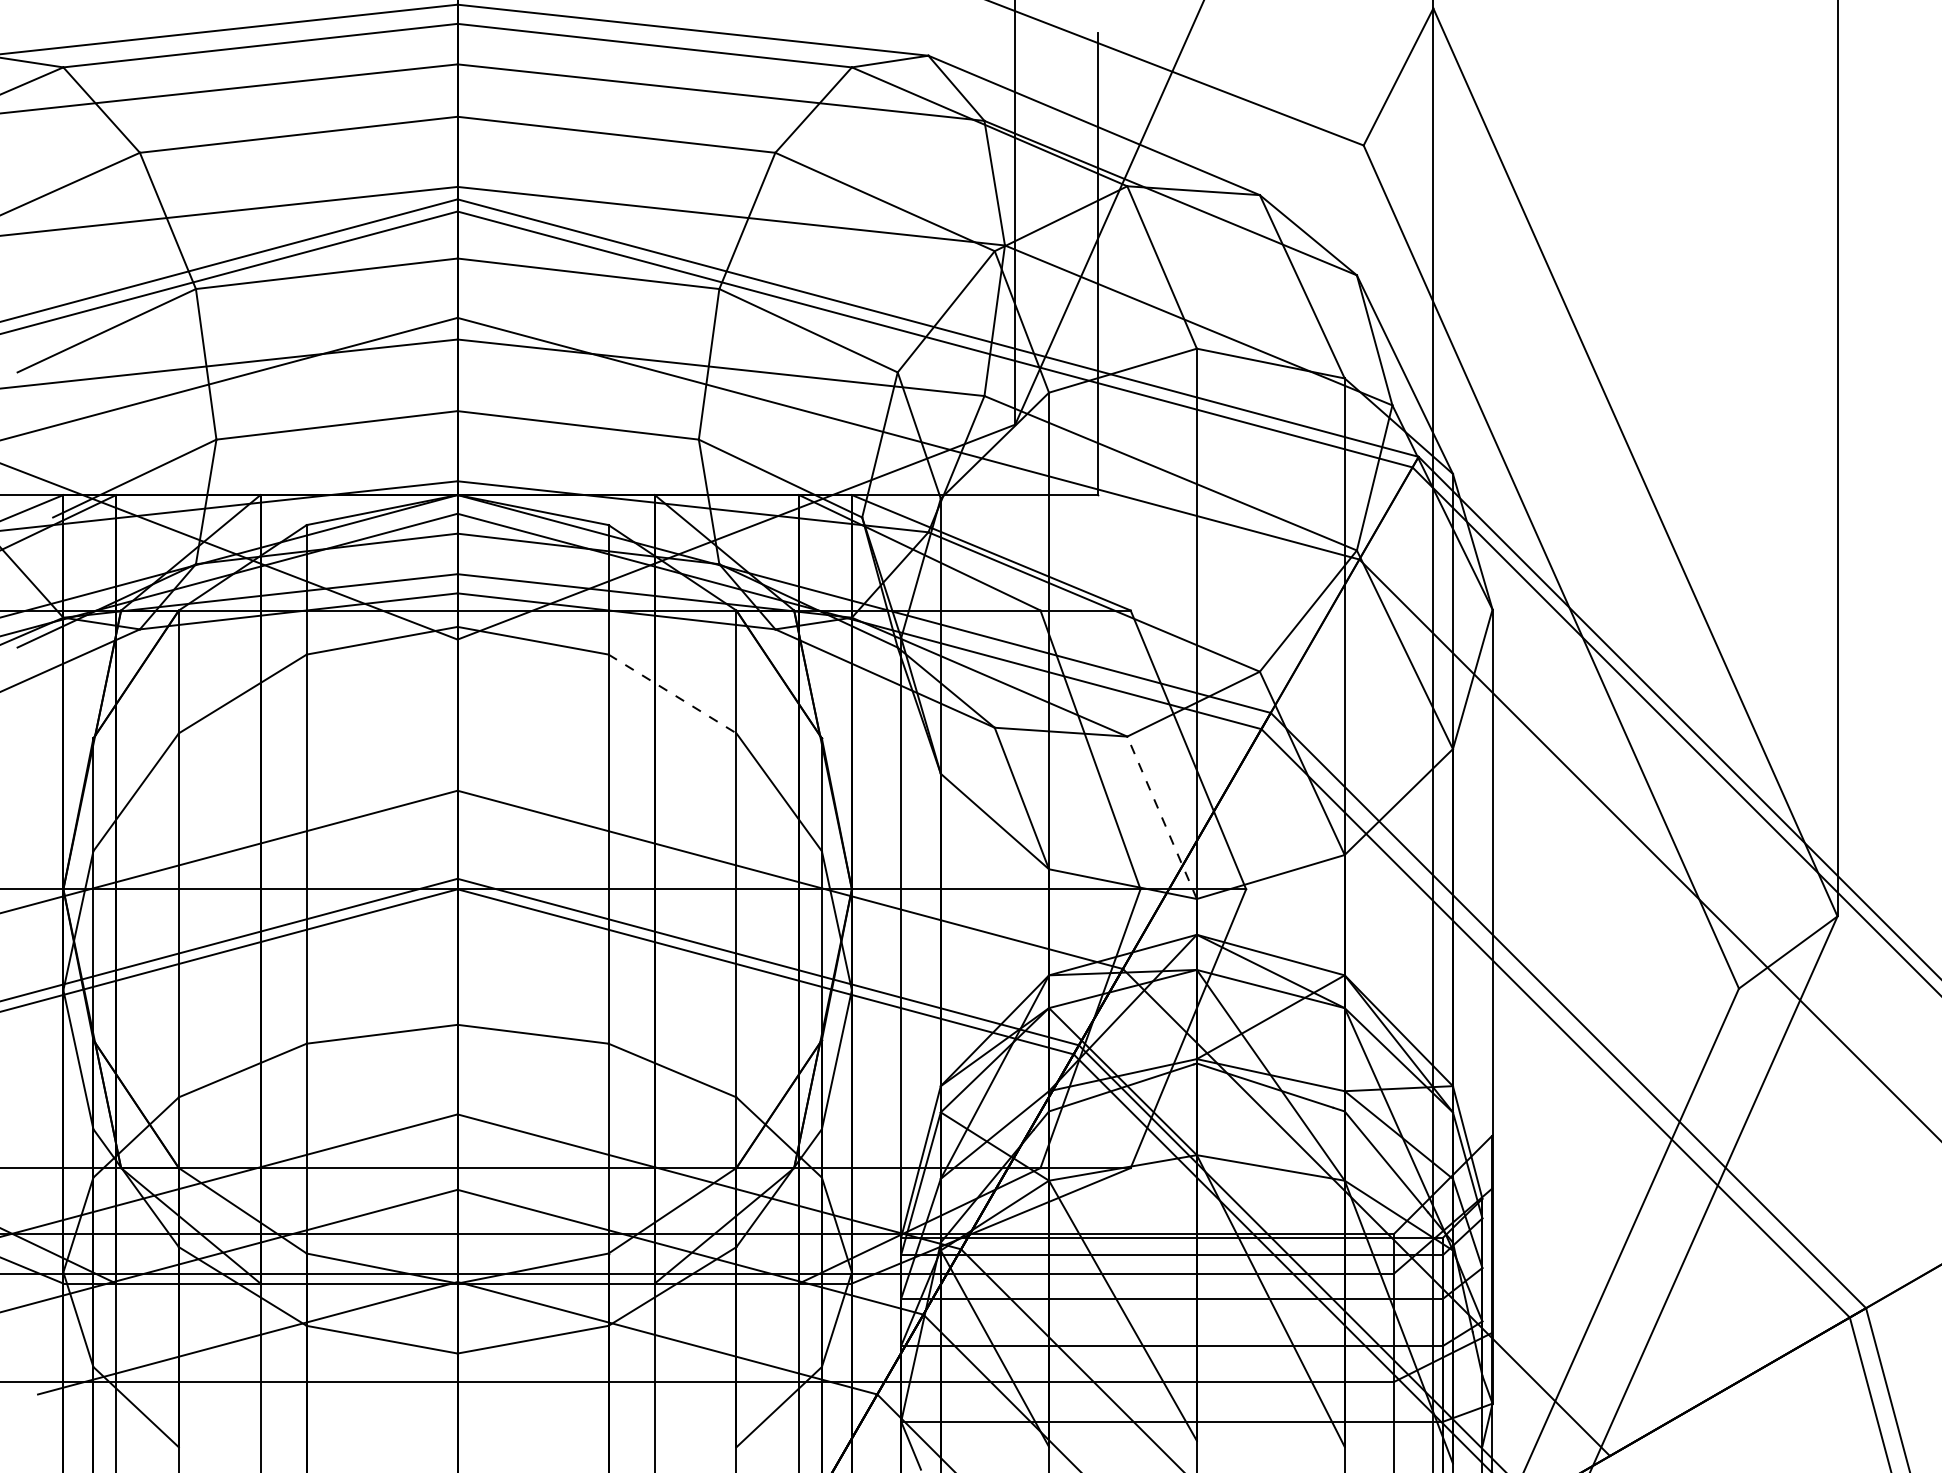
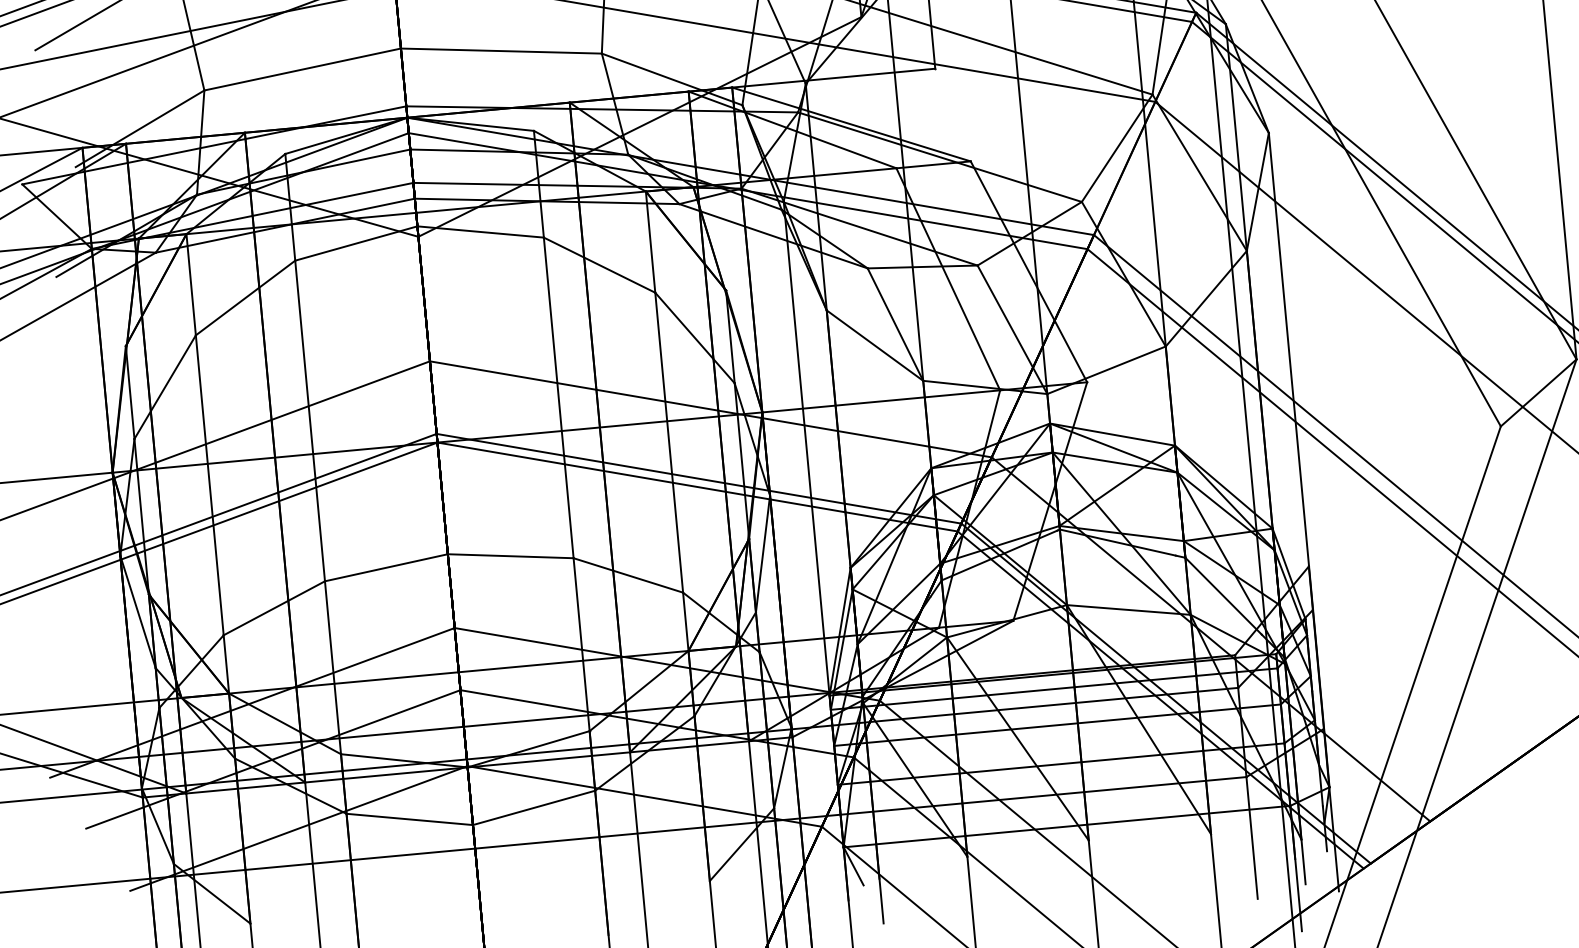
line: (672, 694) -> (599, 265), dashed -> solid
line: (1161, 817) -> (1011, 329), dashed -> solid

